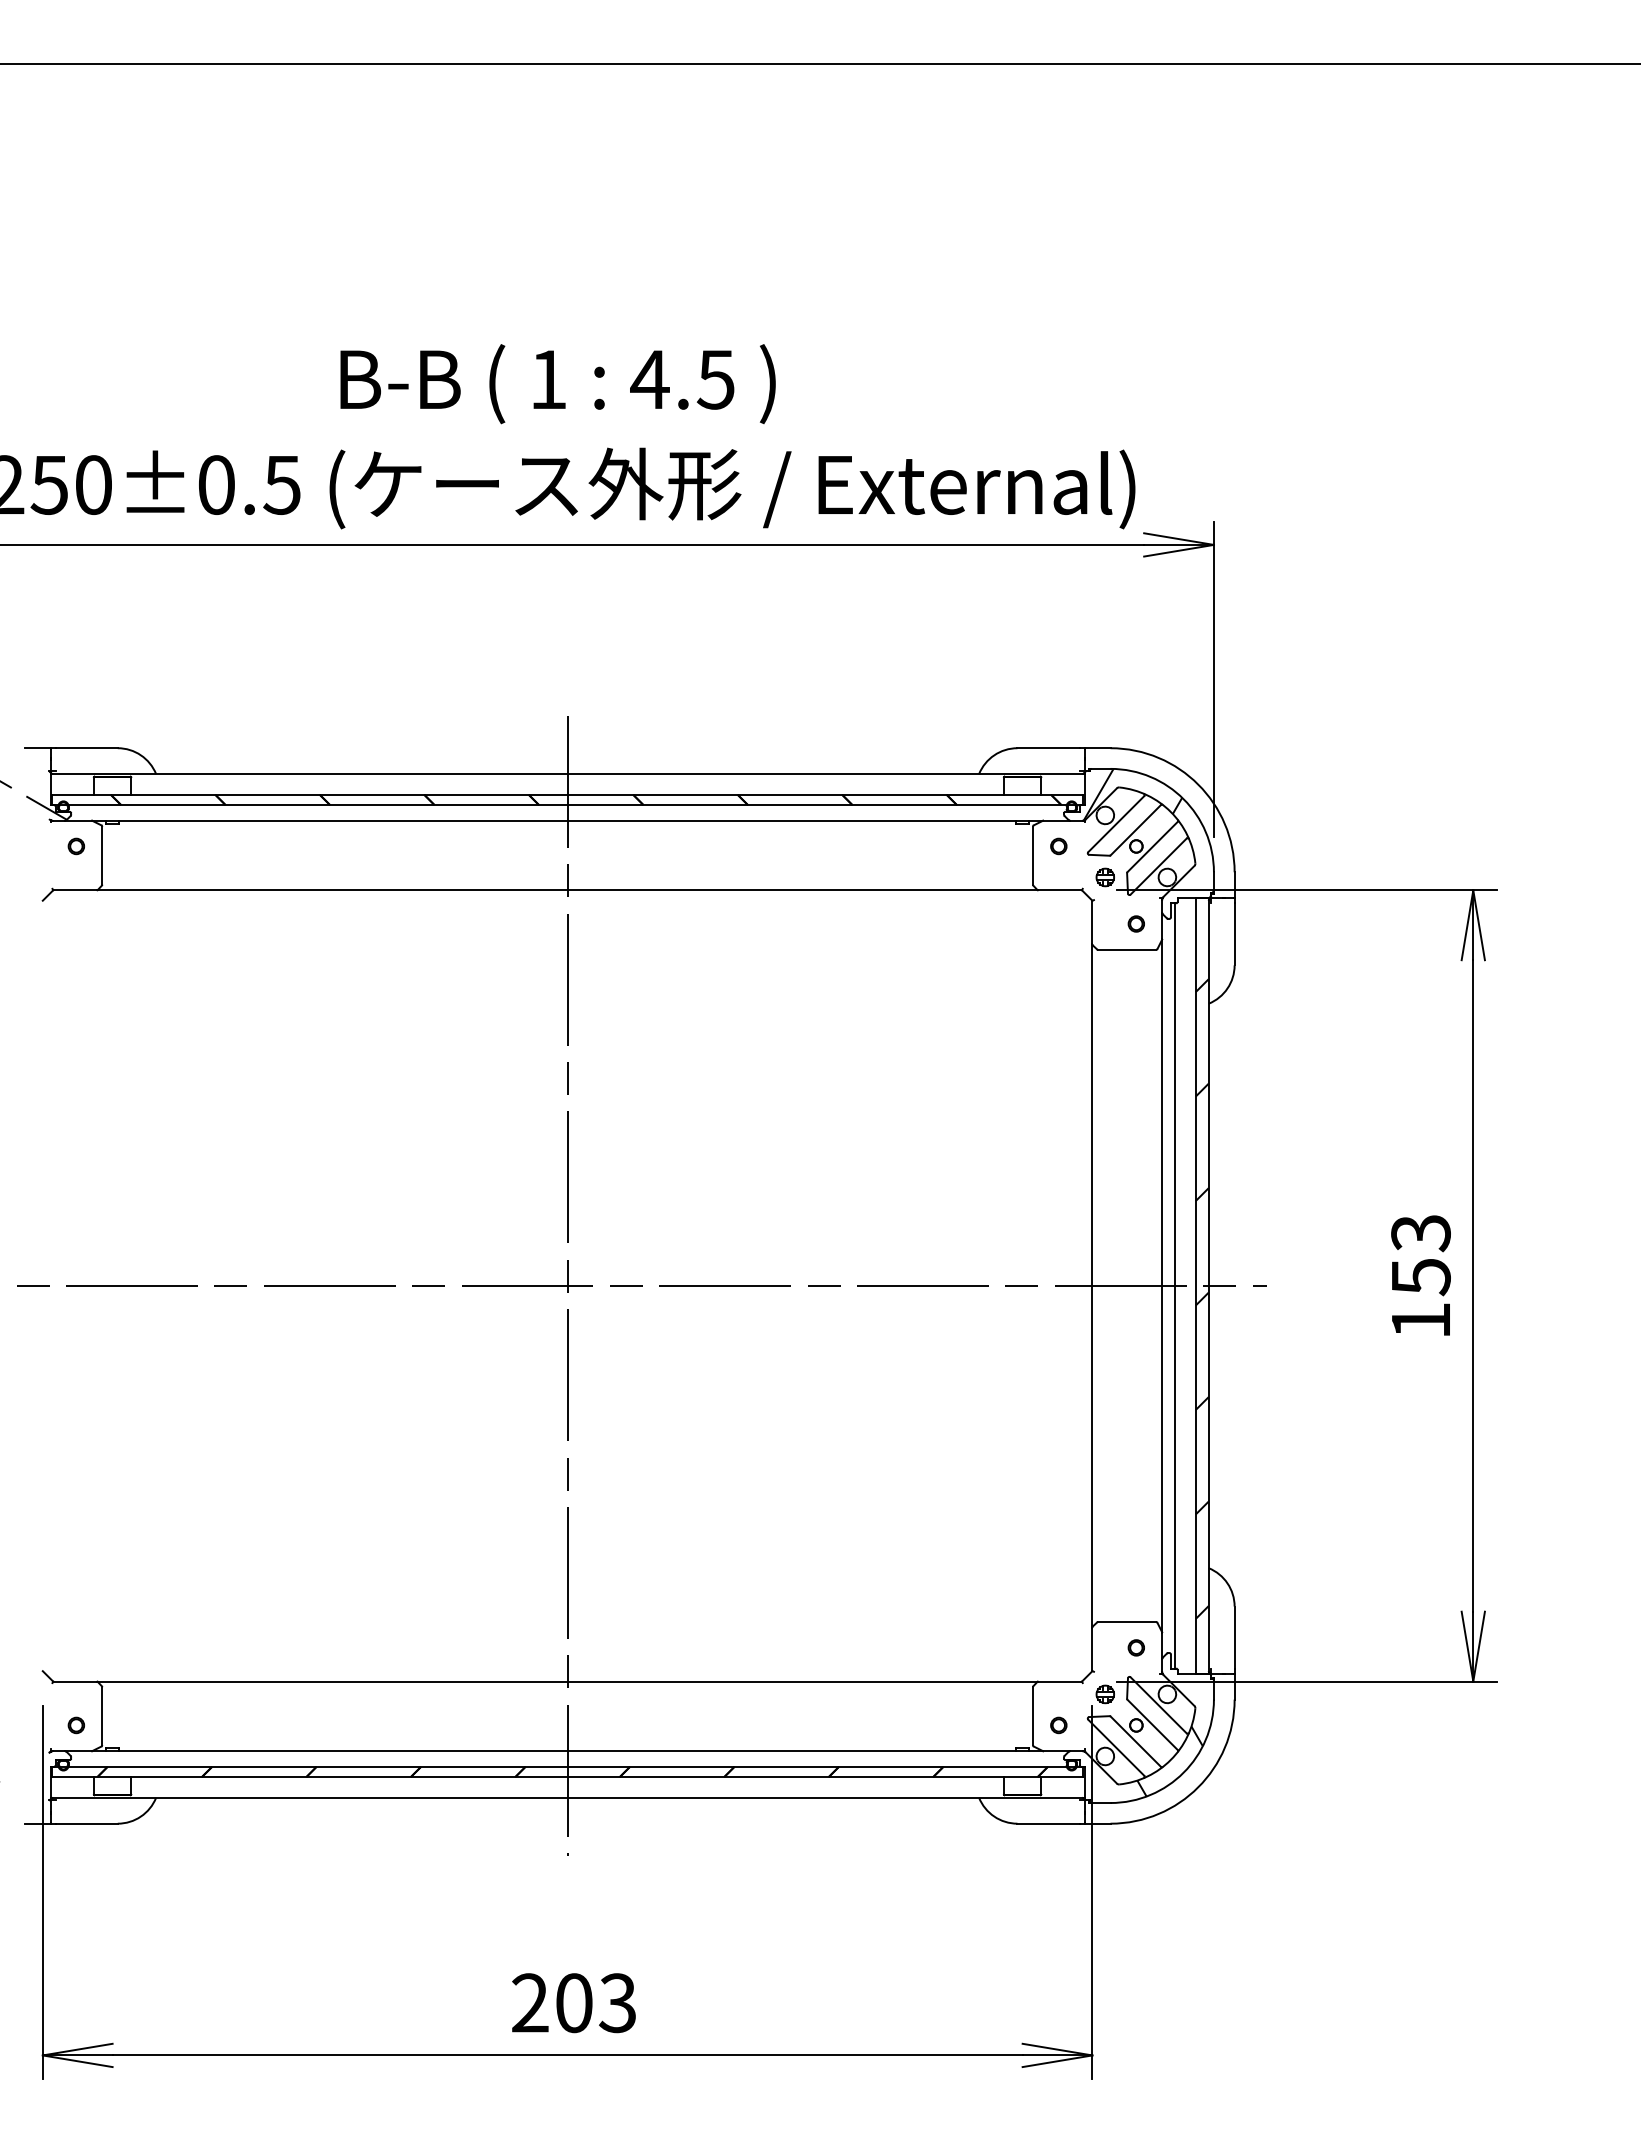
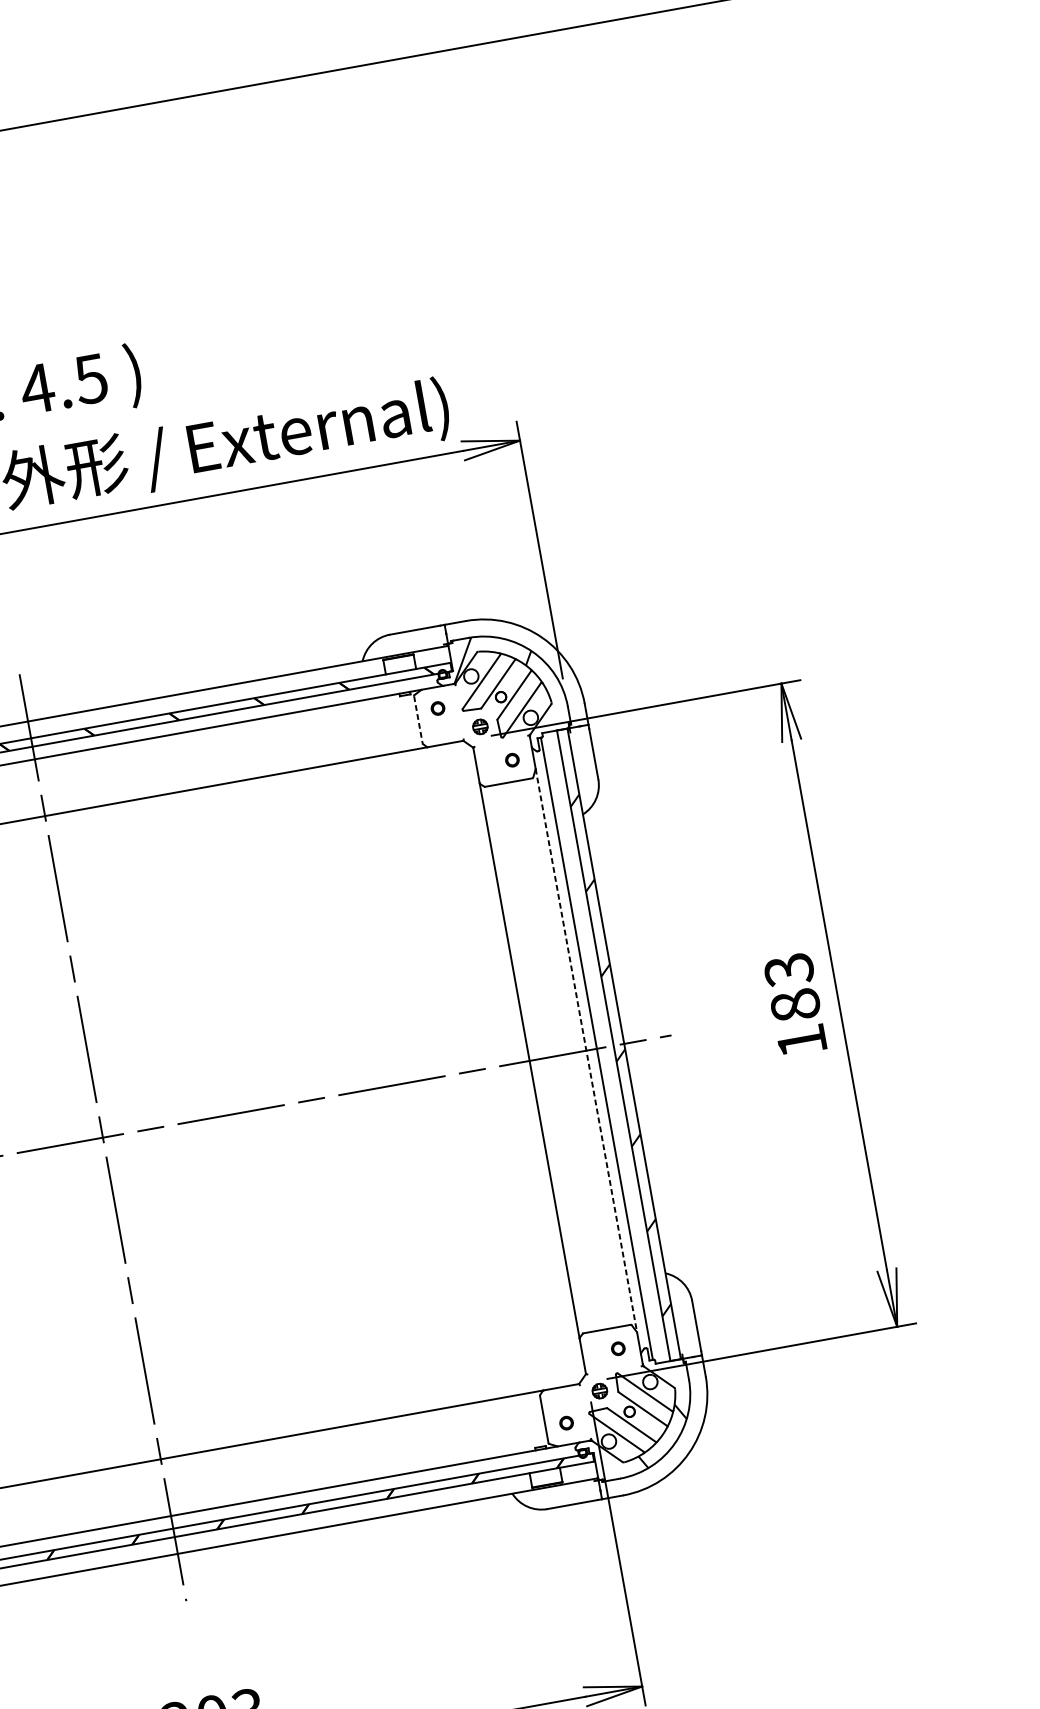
line: (1032, 855) -> (417, 719), solid -> dashed
text: (1420, 1277) -> (795, 1006), 153 -> 183
line: (1162, 1285) -> (586, 1050), solid -> dashed

